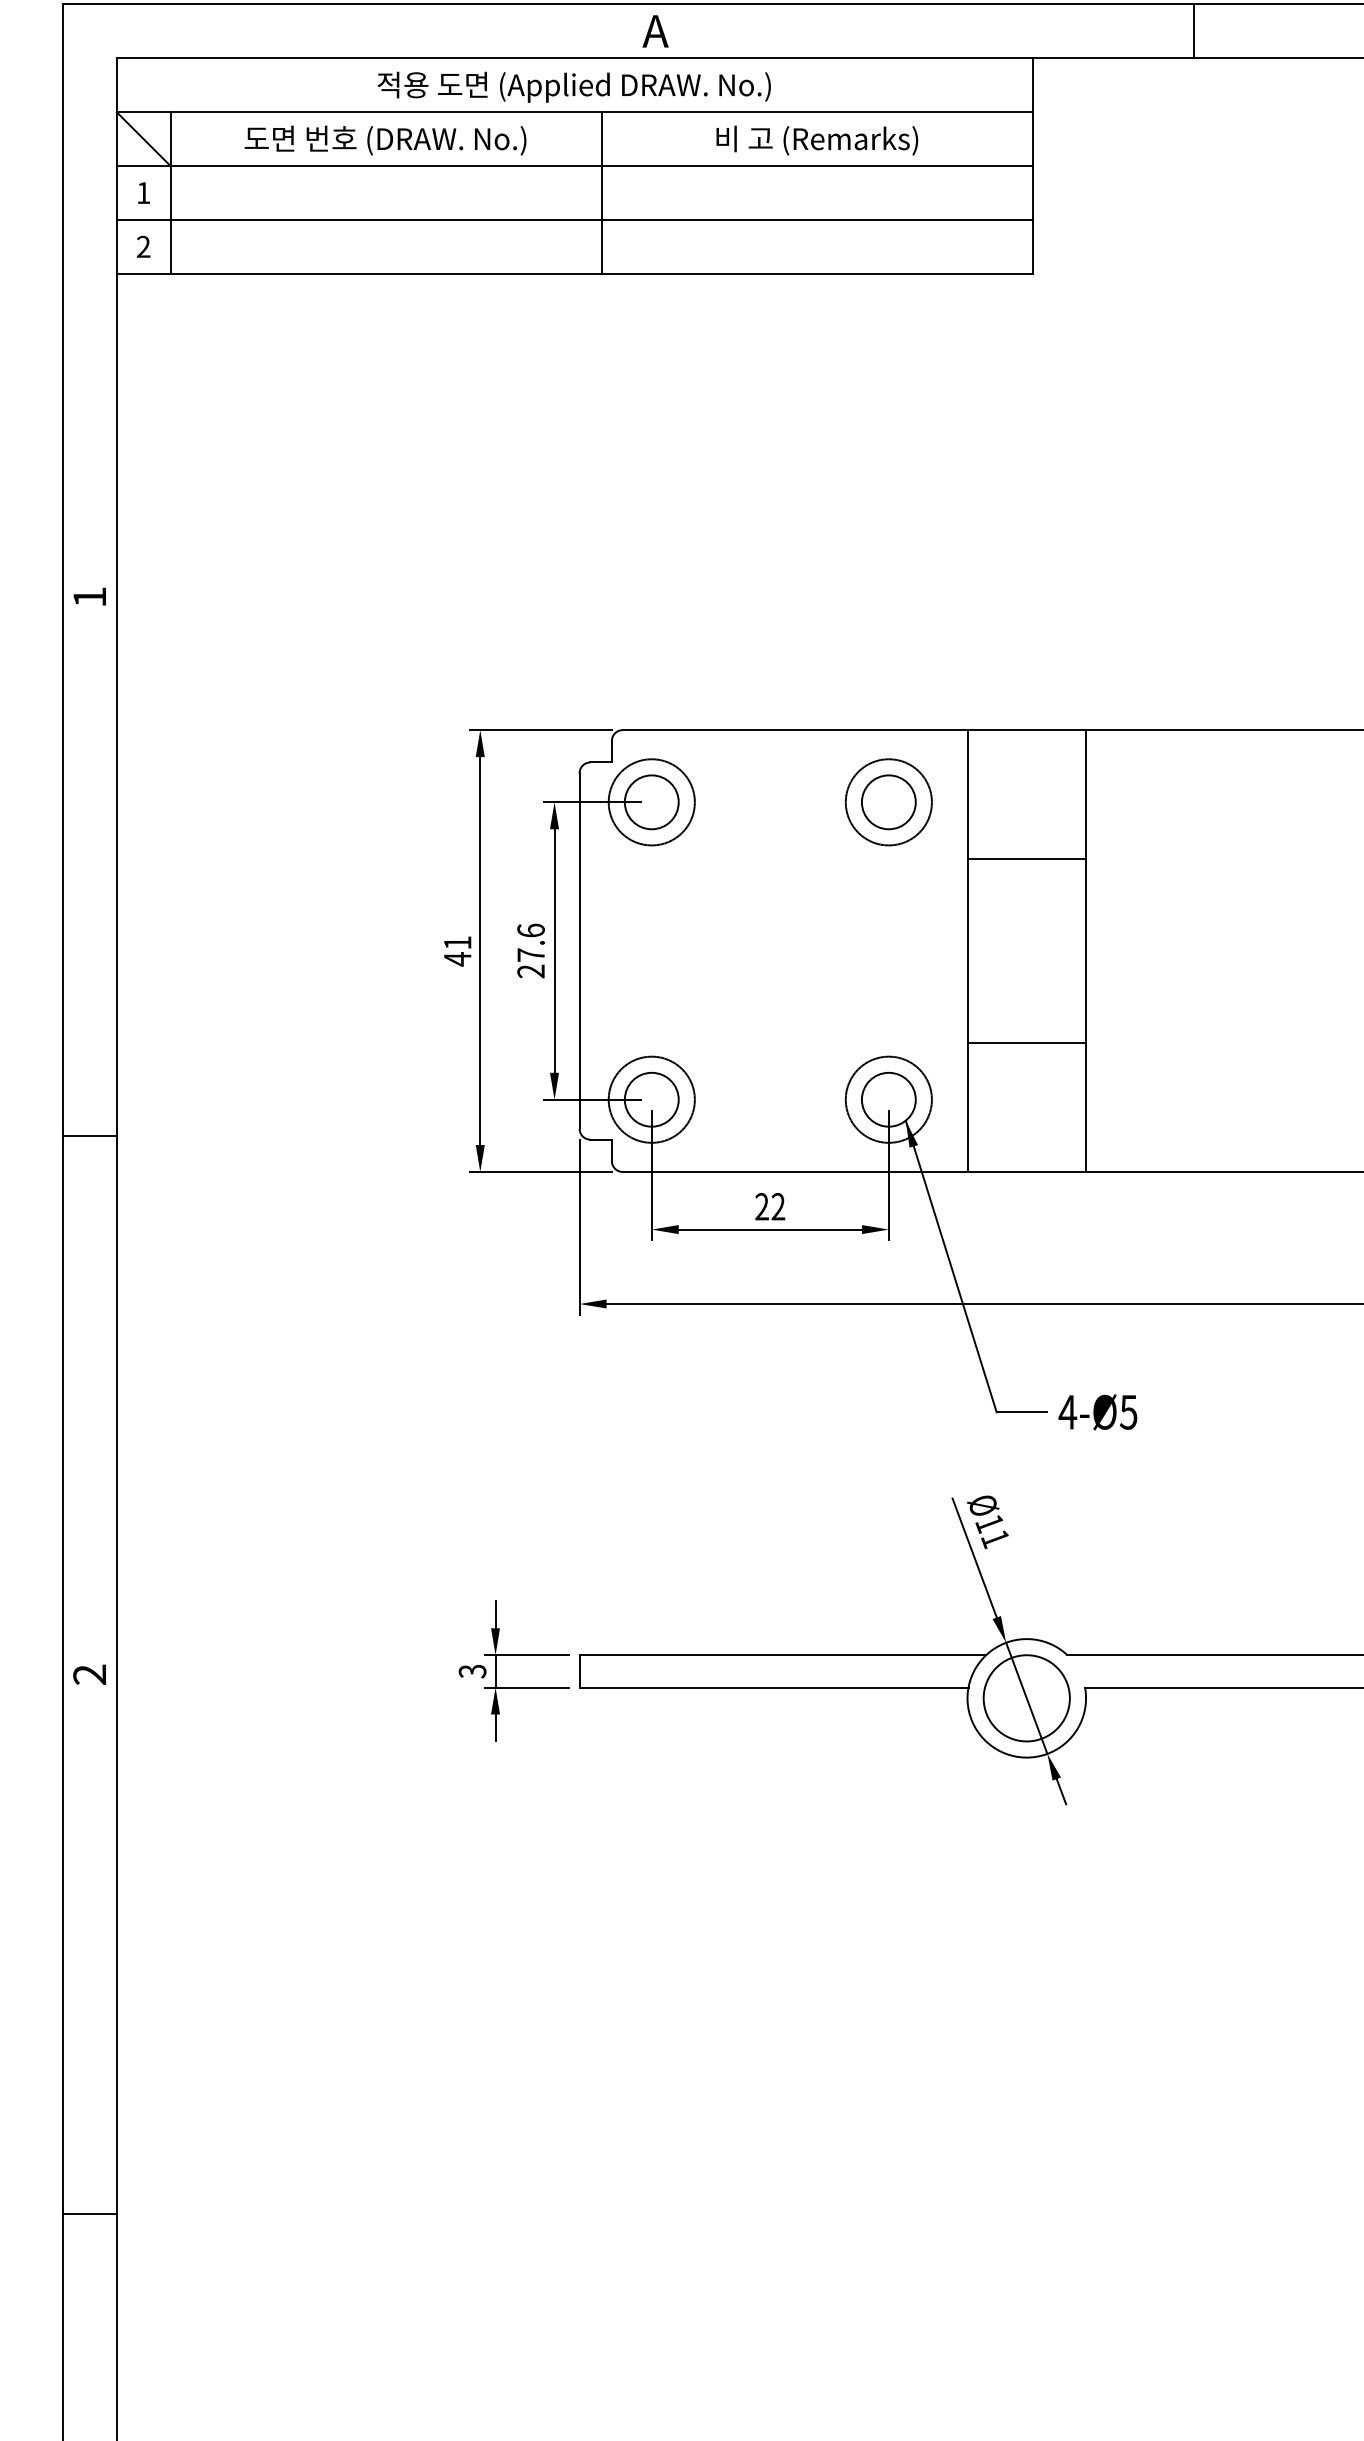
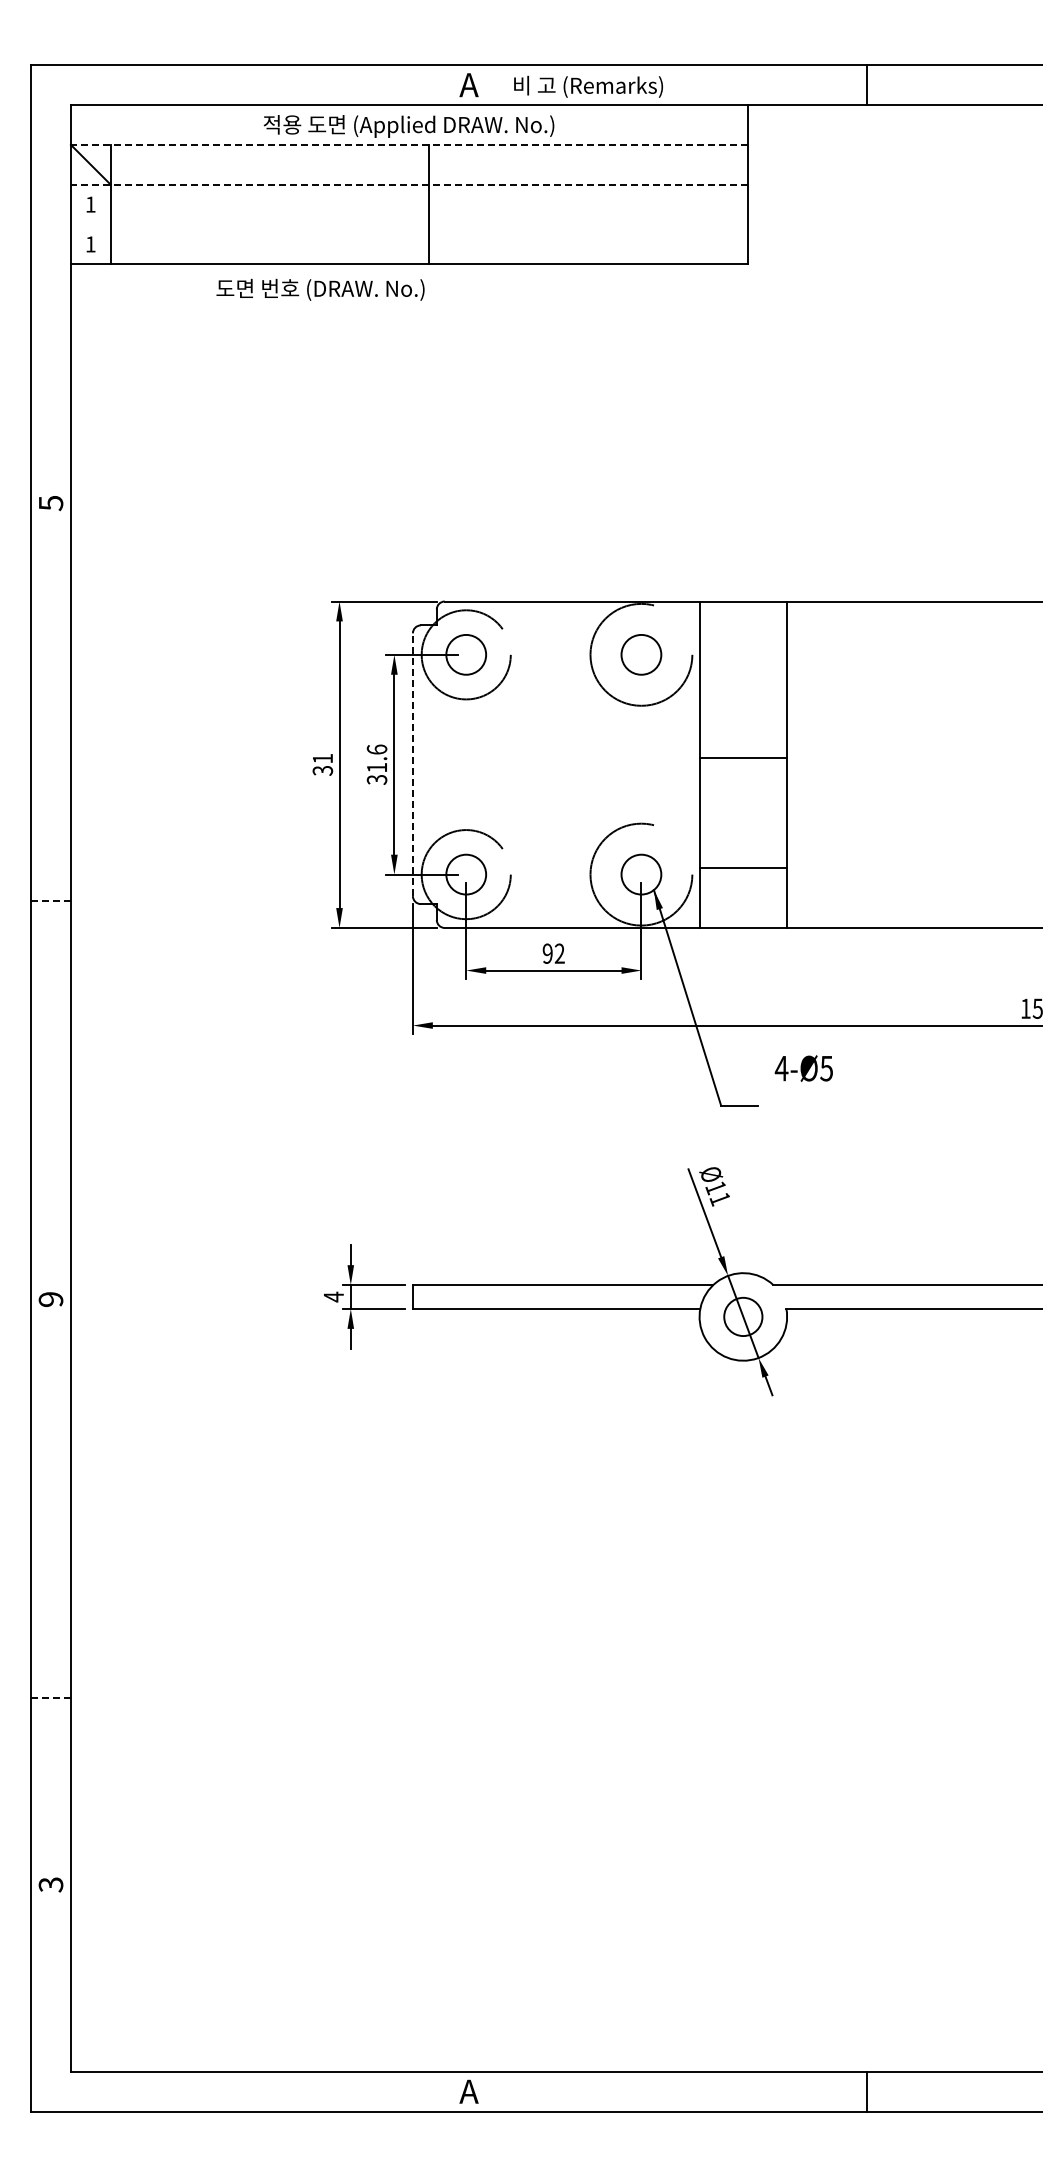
line: (573, 111) -> (408, 144), solid -> dashed
text: (385, 140) -> (320, 289), moved
text: (817, 140) -> (588, 86), moved
line: (573, 165) -> (408, 184), solid -> dashed
line: (573, 219) -> (408, 224), removed
text: (143, 247) -> (90, 244), 2 -> 1
text: (90, 597) -> (51, 503), 1 -> 5
circle: (652, 801) -> (466, 654), size x1.4
circle: (888, 801) -> (641, 654), size x1.6
line: (1026, 860) -> (743, 758), moved
line: (579, 950) -> (412, 764), solid -> dashed
text: (457, 958) -> (322, 770), 41 -> 31
text: (531, 962) -> (377, 773), 27.6 -> 31.6
line: (1026, 1042) -> (743, 868), moved
circle: (652, 1099) -> (466, 874), size x1.4
circle: (888, 1099) -> (641, 874), size x1.6
line: (90, 1136) -> (51, 901), solid -> dashed
text: (761, 1206) -> (547, 953), 22 -> 92
text: (1097, 1412) -> (803, 1068), moved
text: (472, 1670) -> (333, 1296), 3 -> 4
text: (90, 1674) -> (51, 1299), 2 -> 9
circle: (1026, 1697) -> (743, 1316), size x0.6
line: (90, 2213) -> (51, 1697), solid -> dashed

